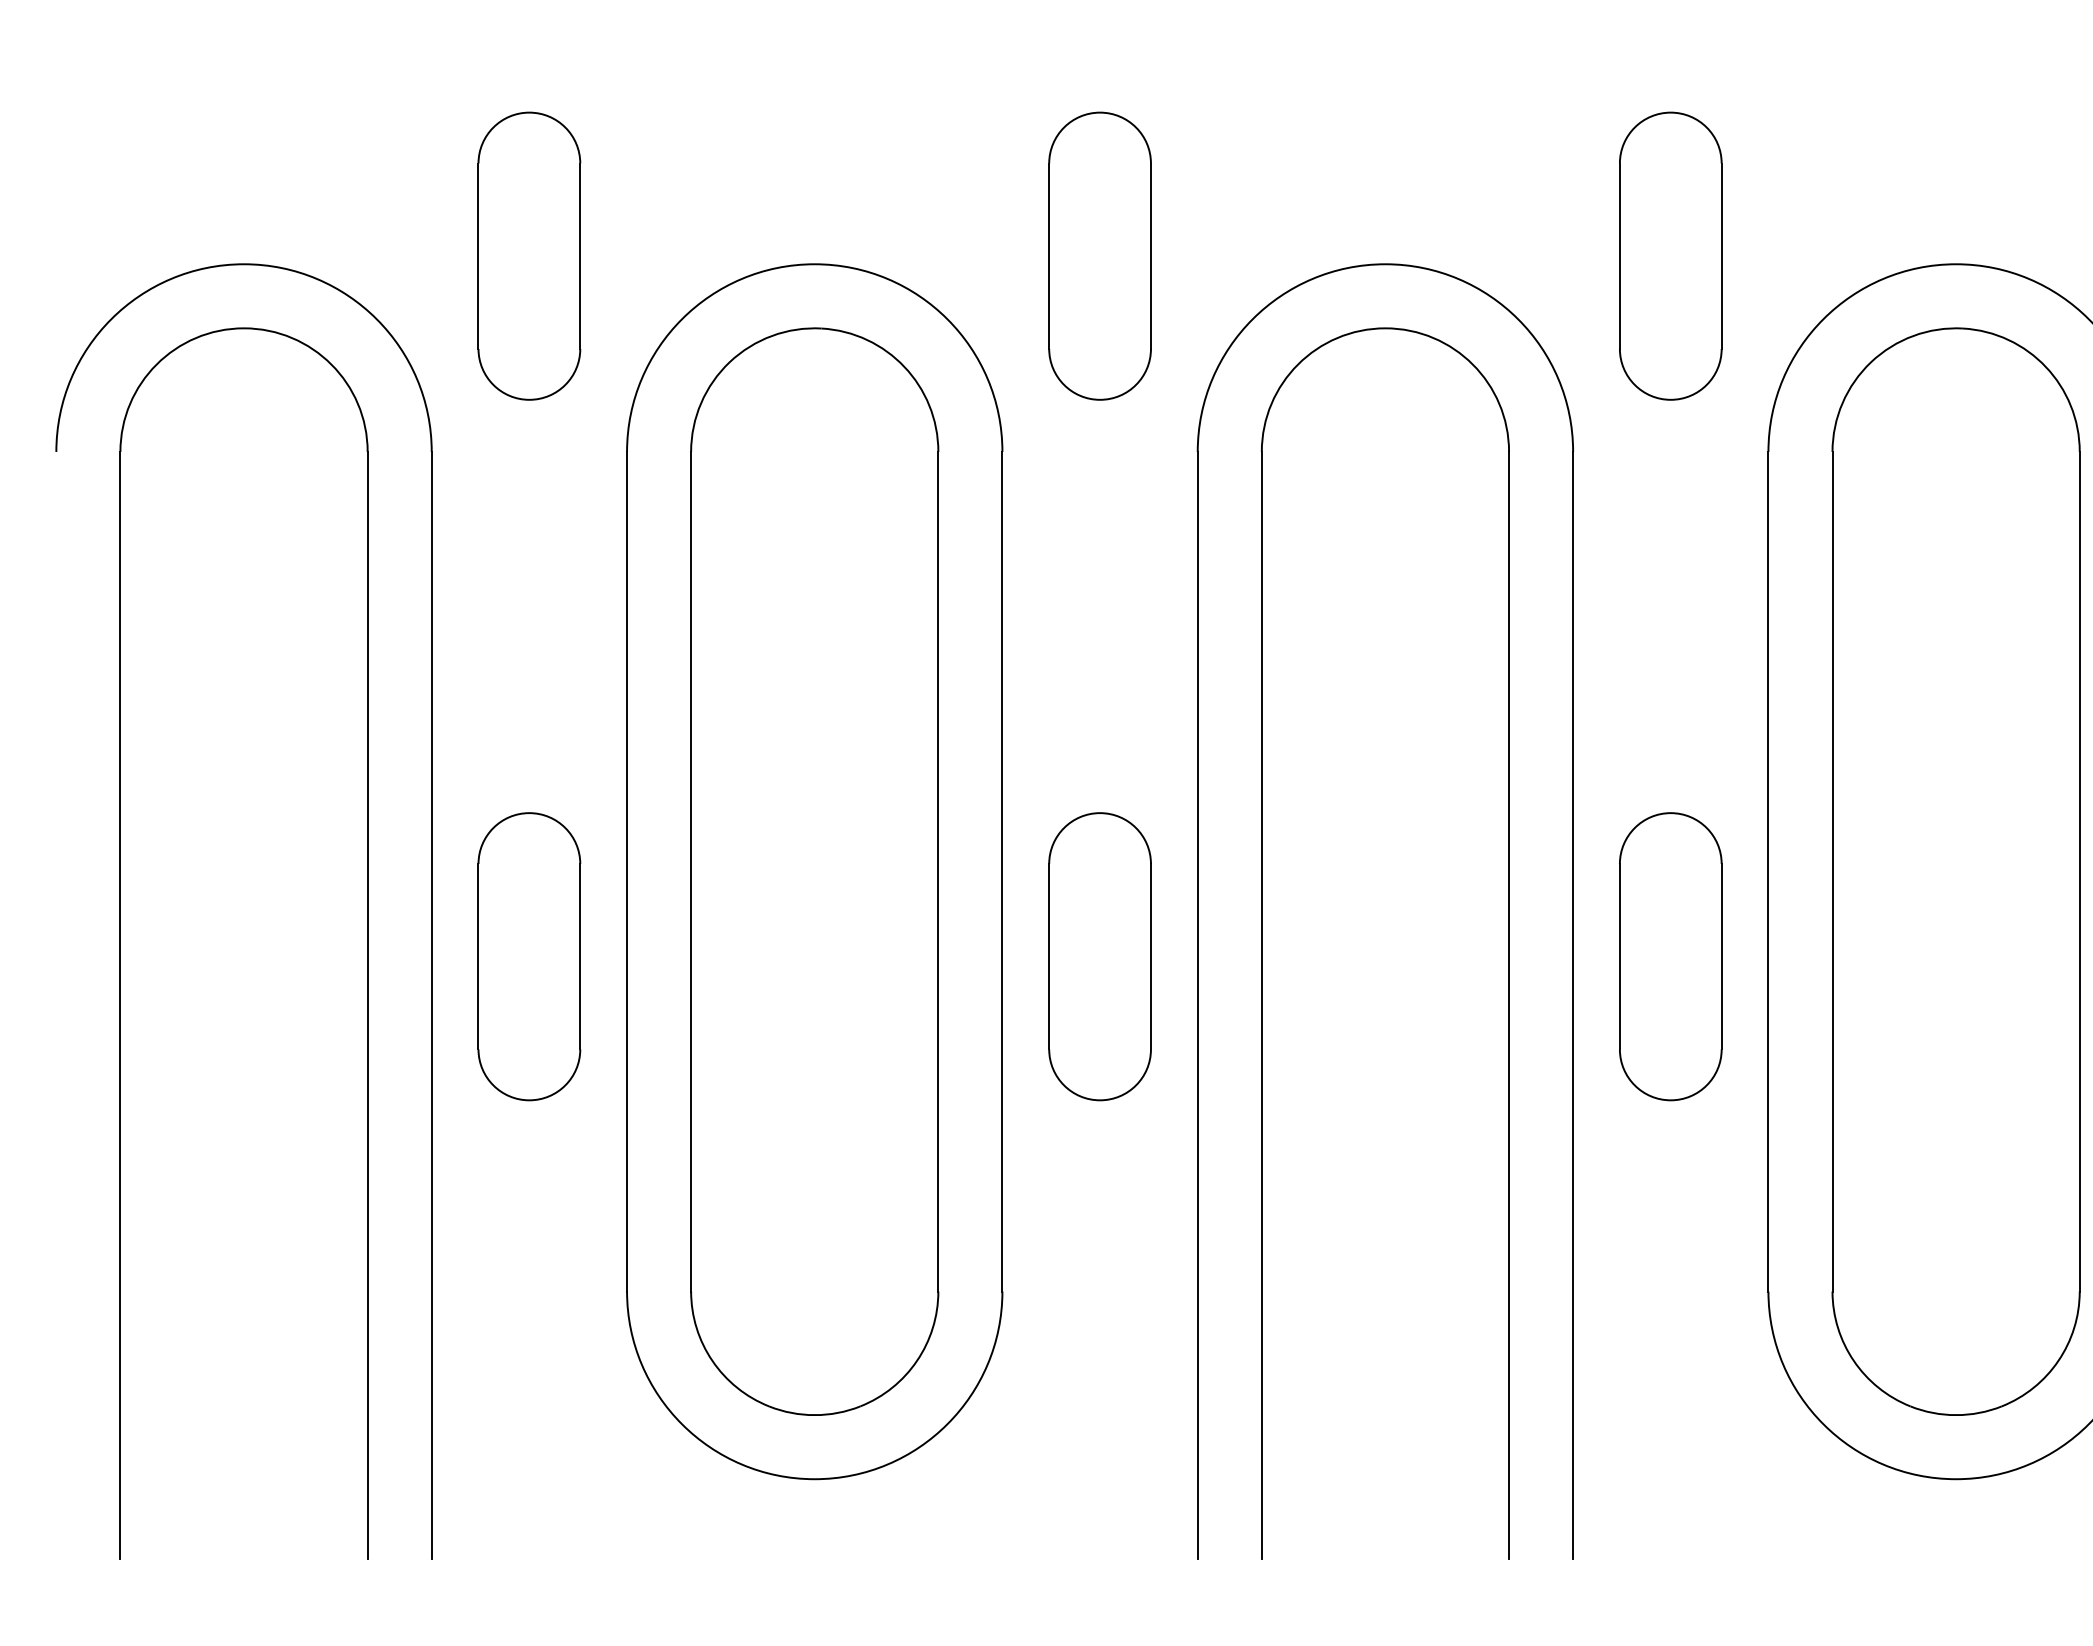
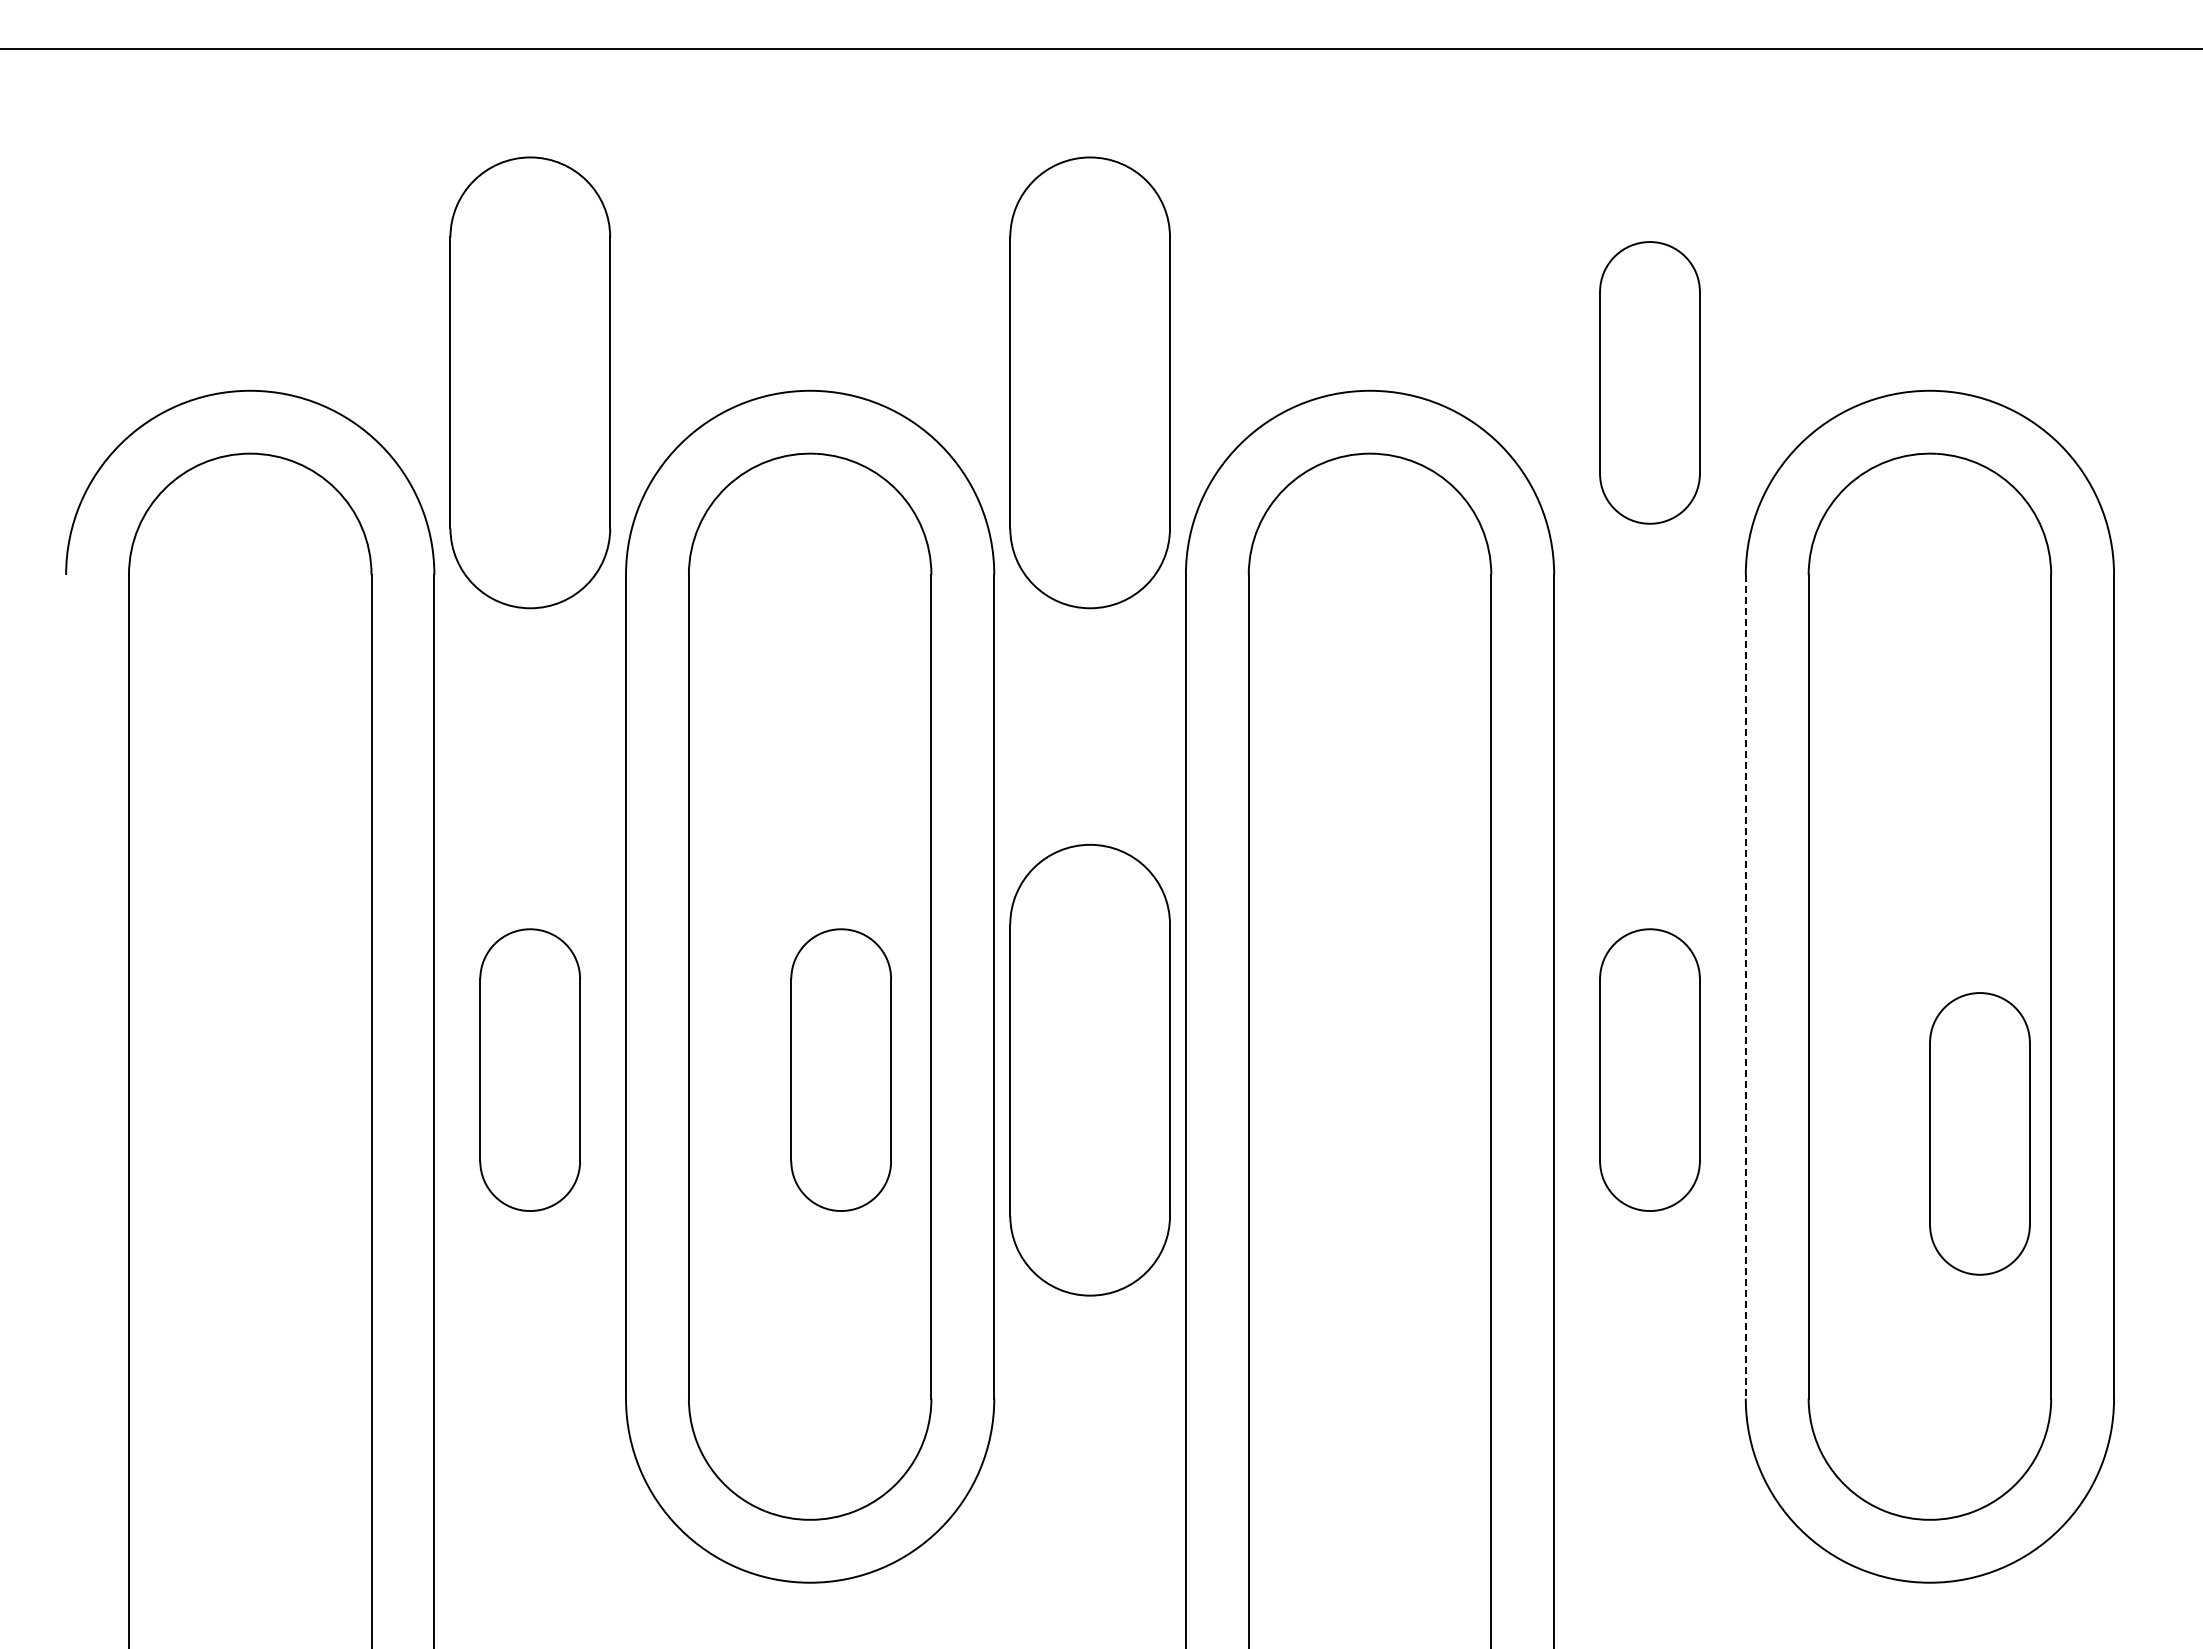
part: (528, 255) -> (529, 382), size x1.6
part: (1099, 255) -> (1089, 382), size x1.6
line: (1768, 871) -> (1745, 986), solid -> dashed
part: (845, 956) -> (840, 1069), added
part: (1099, 956) -> (1089, 1069), size x1.6
part: (2006, 1021) -> (1979, 1133), added

